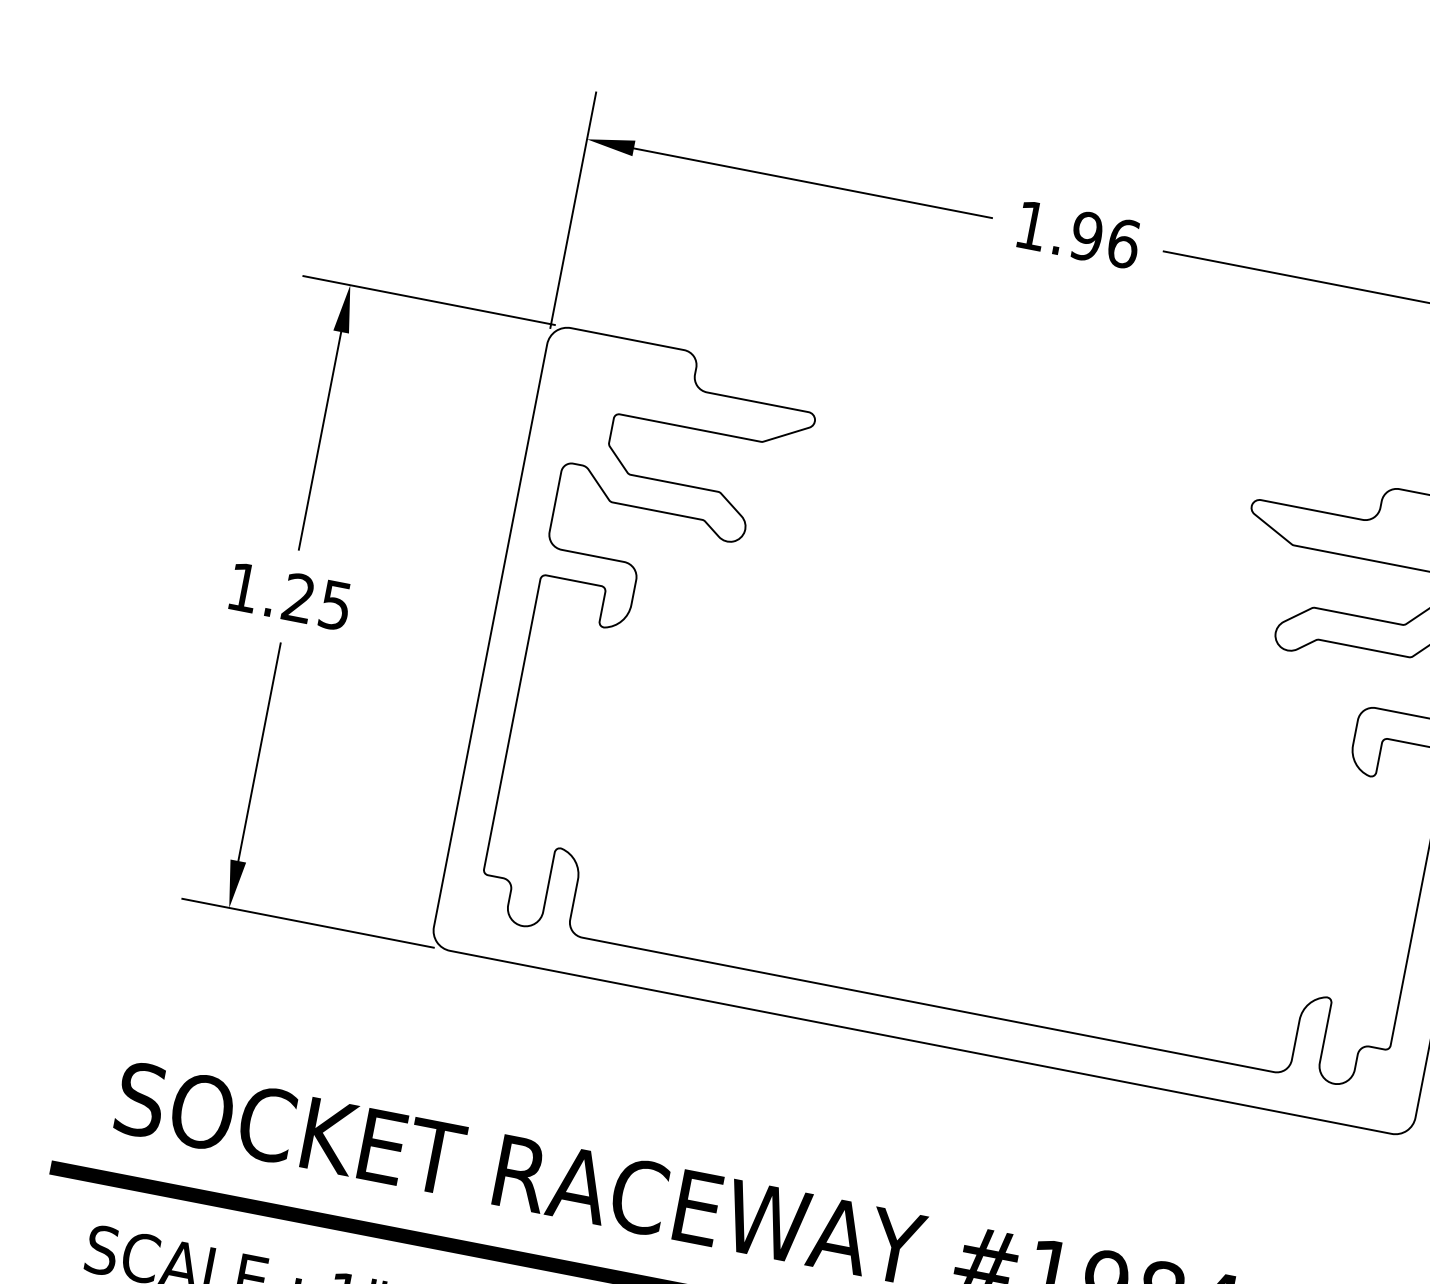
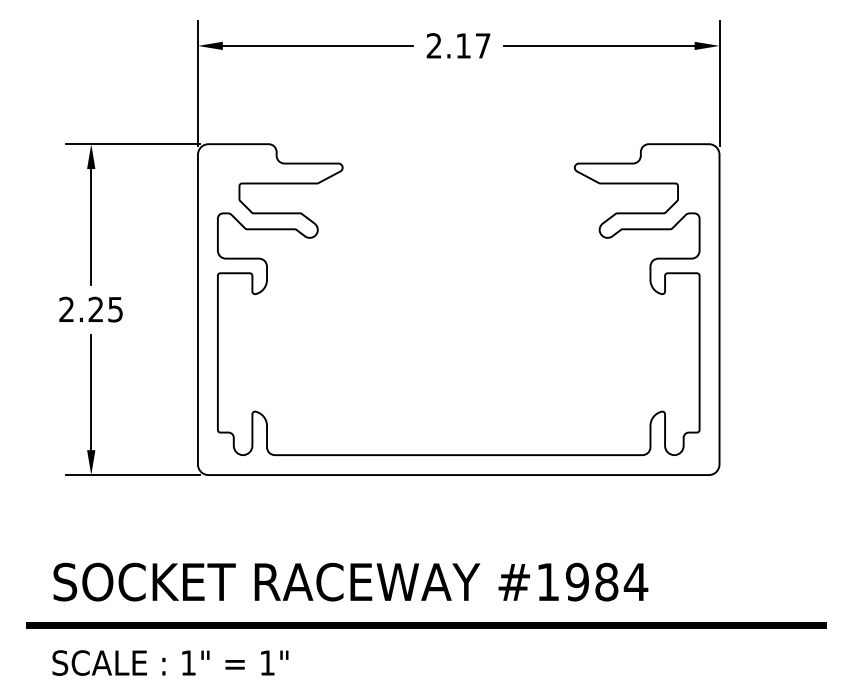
text: (1077, 233) -> (458, 45), 1.96 -> 2.17
text: (243, 585) -> (66, 308), 1.25 -> 2.25

